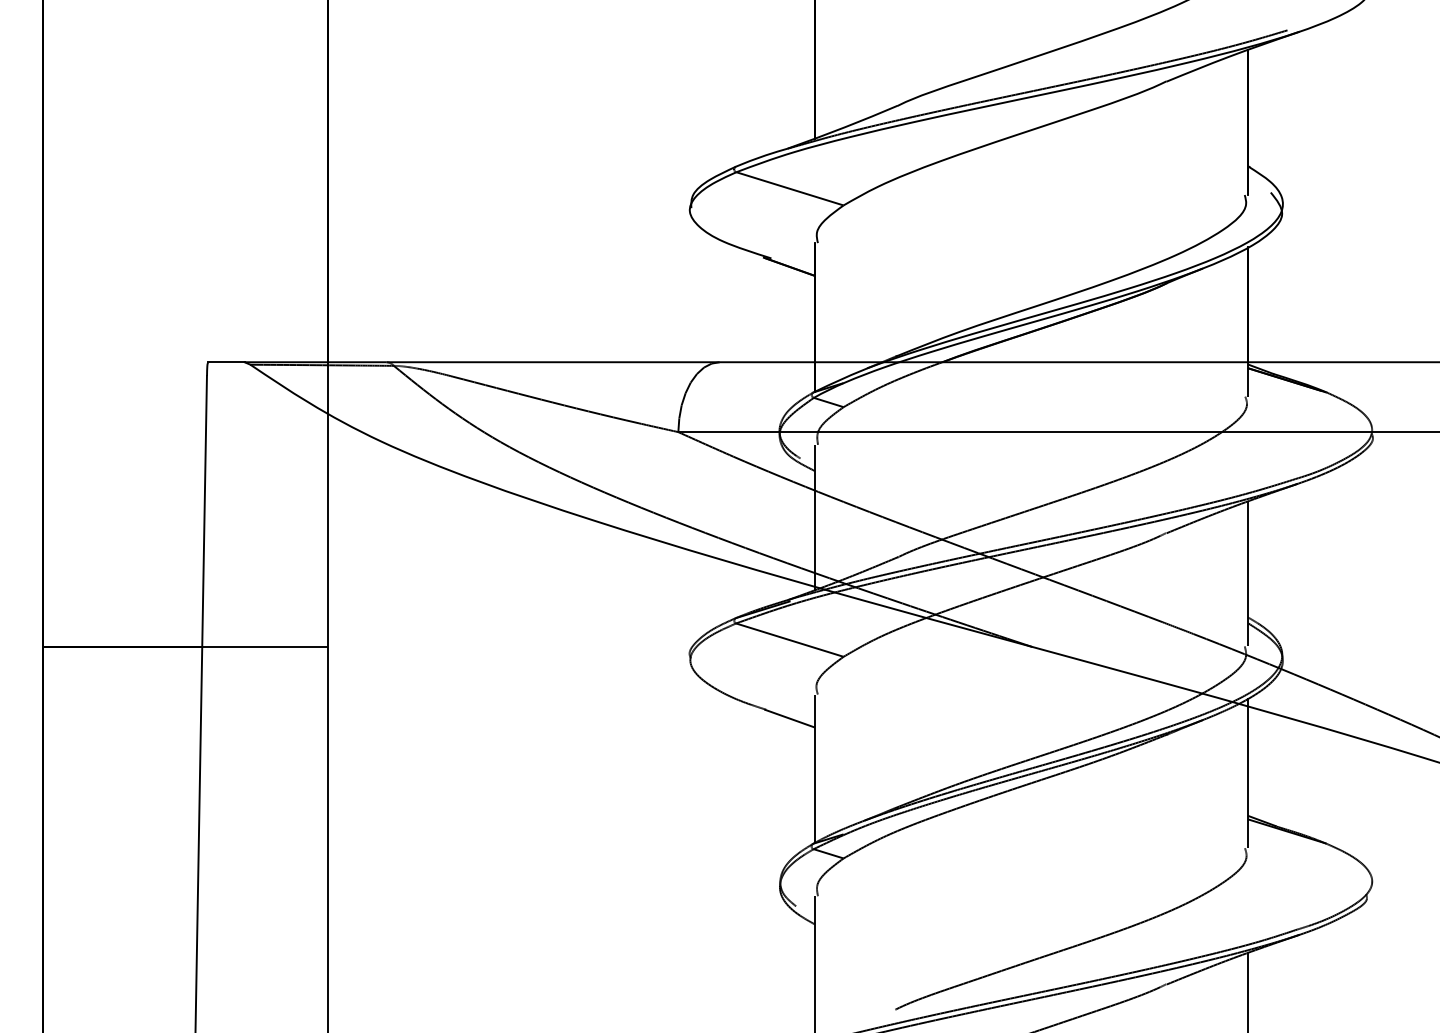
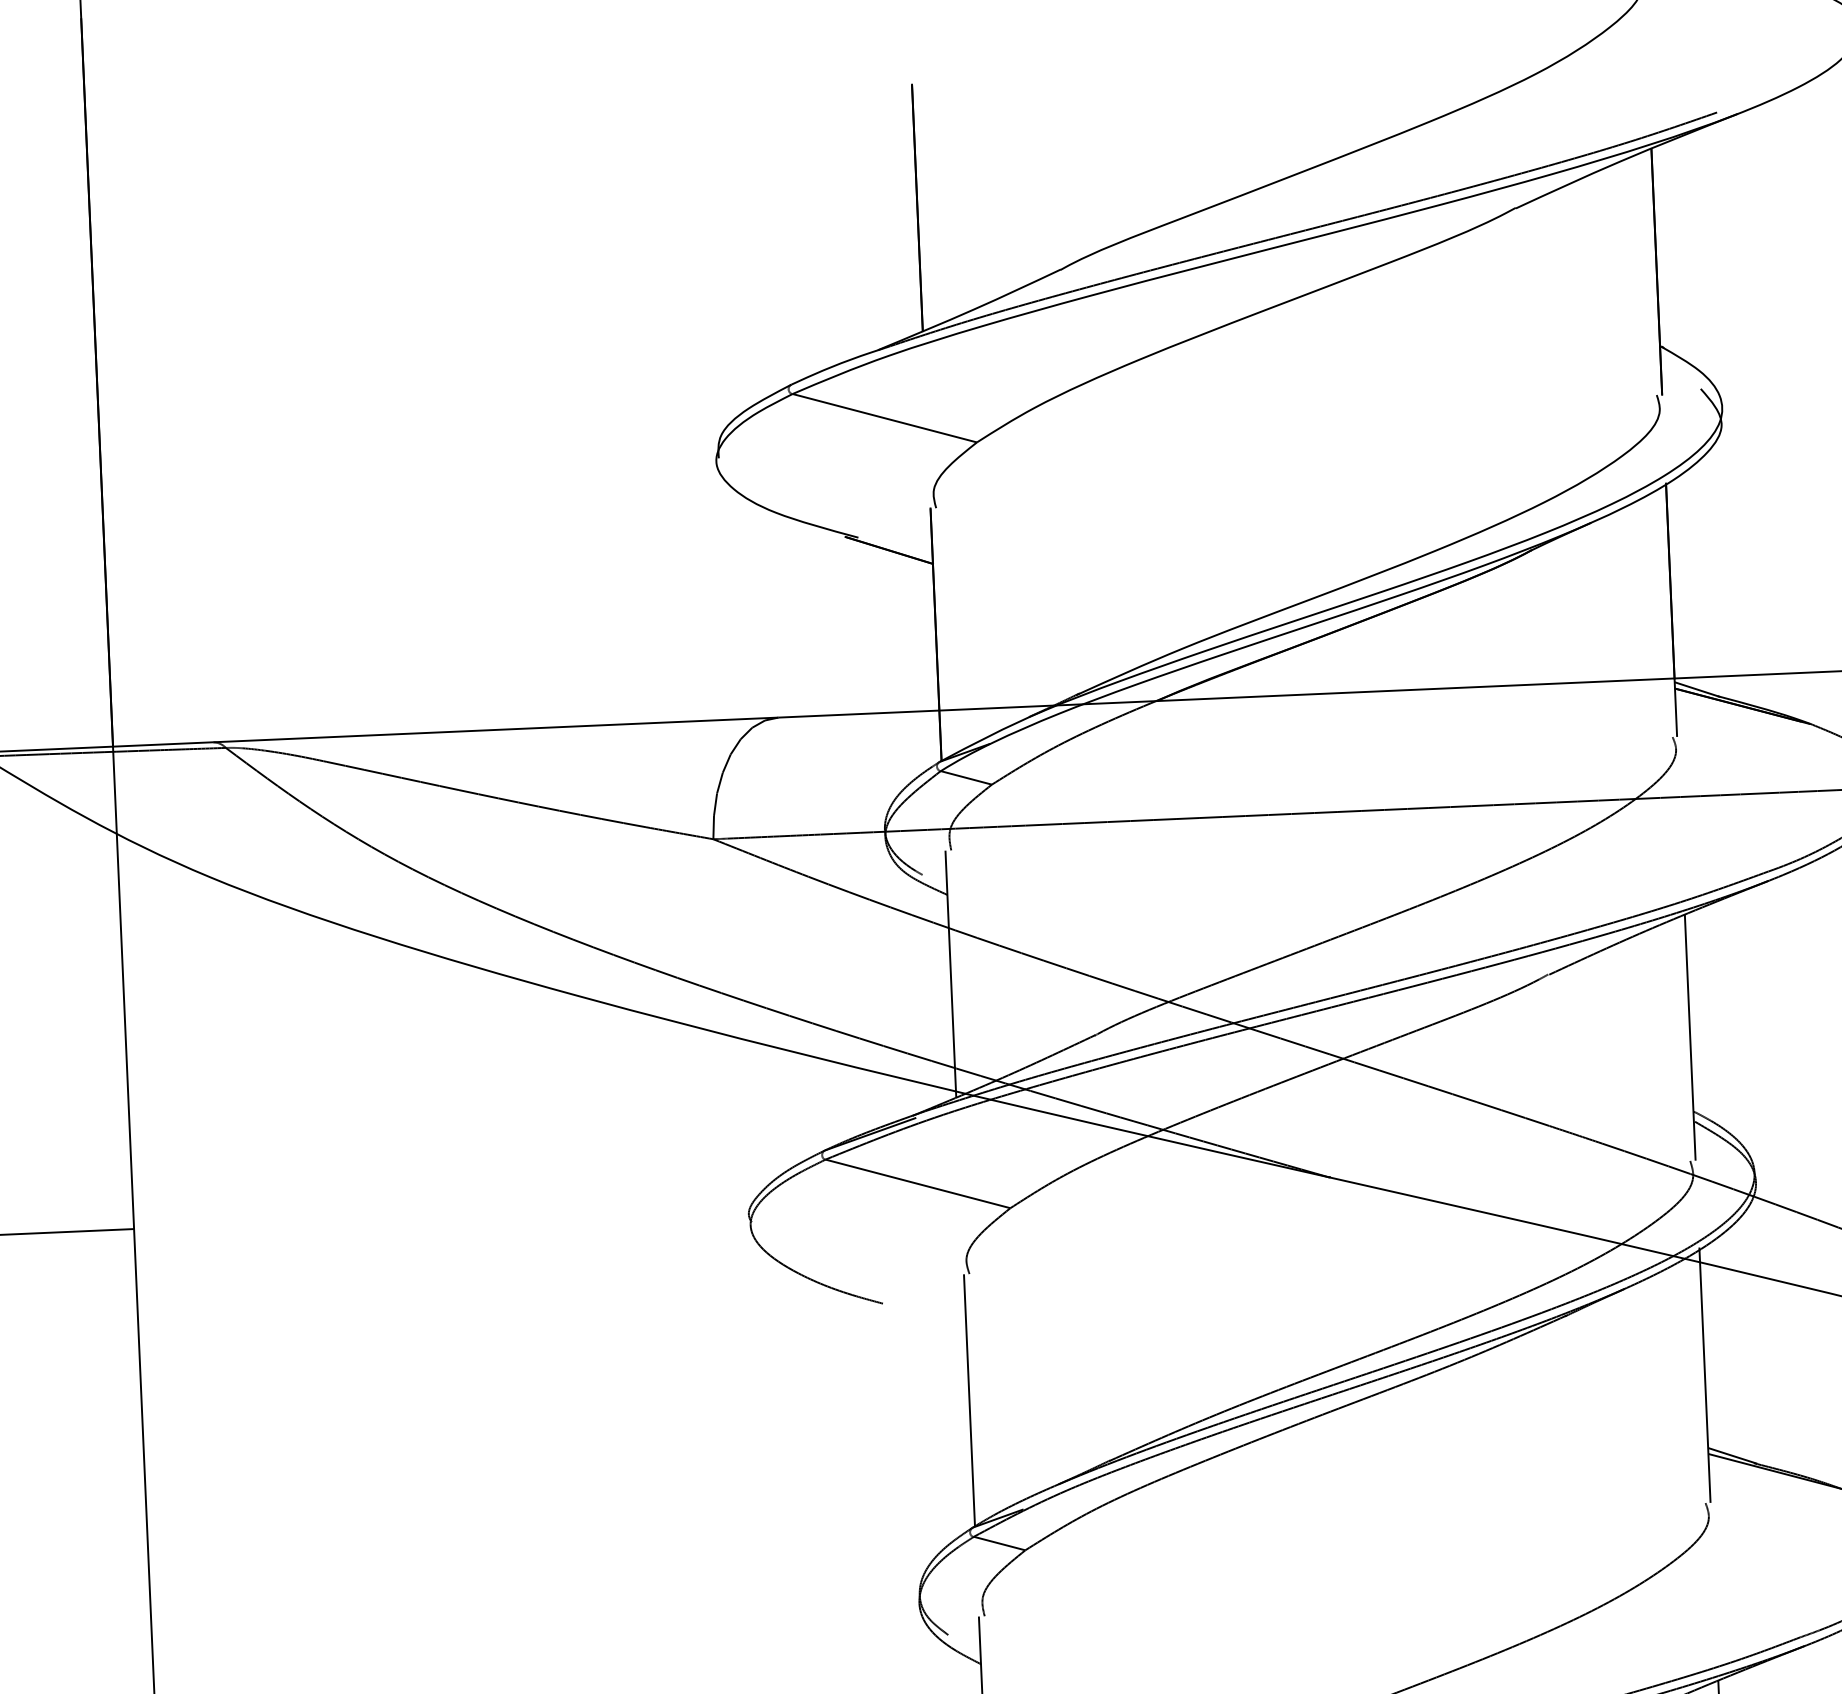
line: (789, 718) -> (923, 1316), removed

